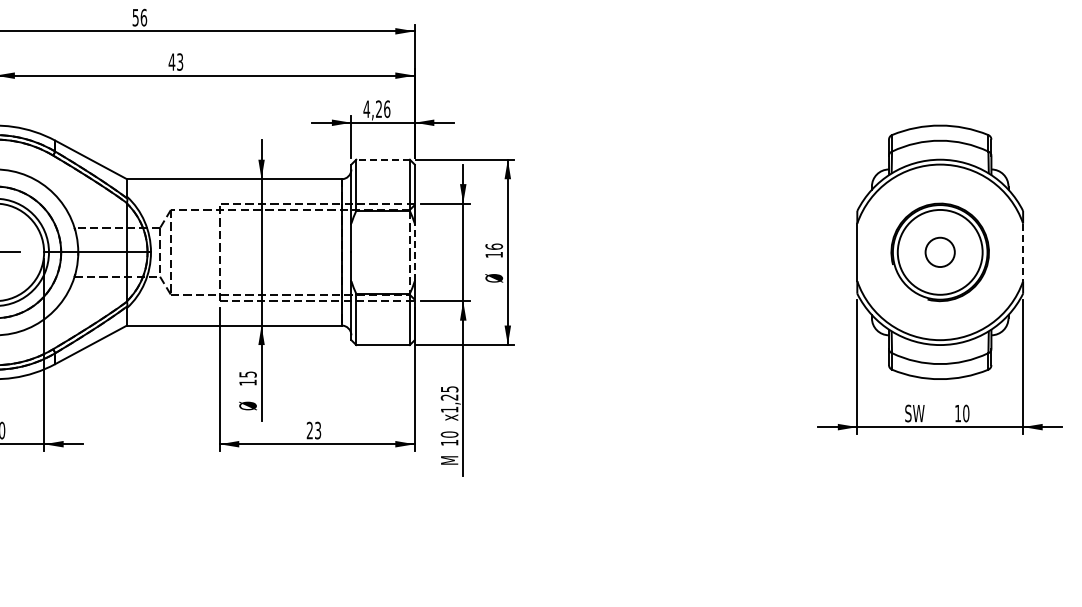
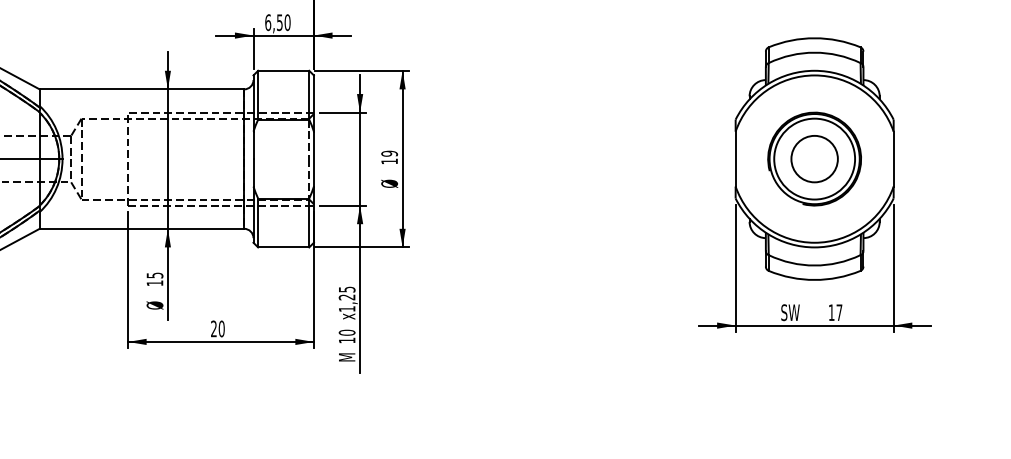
text: (376, 109) -> (277, 22), 4,26 -> 6,50
line: (383, 159) -> (284, 70), dashed -> solid
text: (494, 246) -> (389, 153), 16 -> 19
line: (414, 252) -> (313, 159), dashed -> solid
circle: (939, 252) -> (813, 159), size x1.67
line: (1023, 252) -> (894, 159), dashed -> solid
text: (966, 413) -> (839, 312), 10 -> 17
text: (317, 430) -> (221, 328), 23 -> 20

